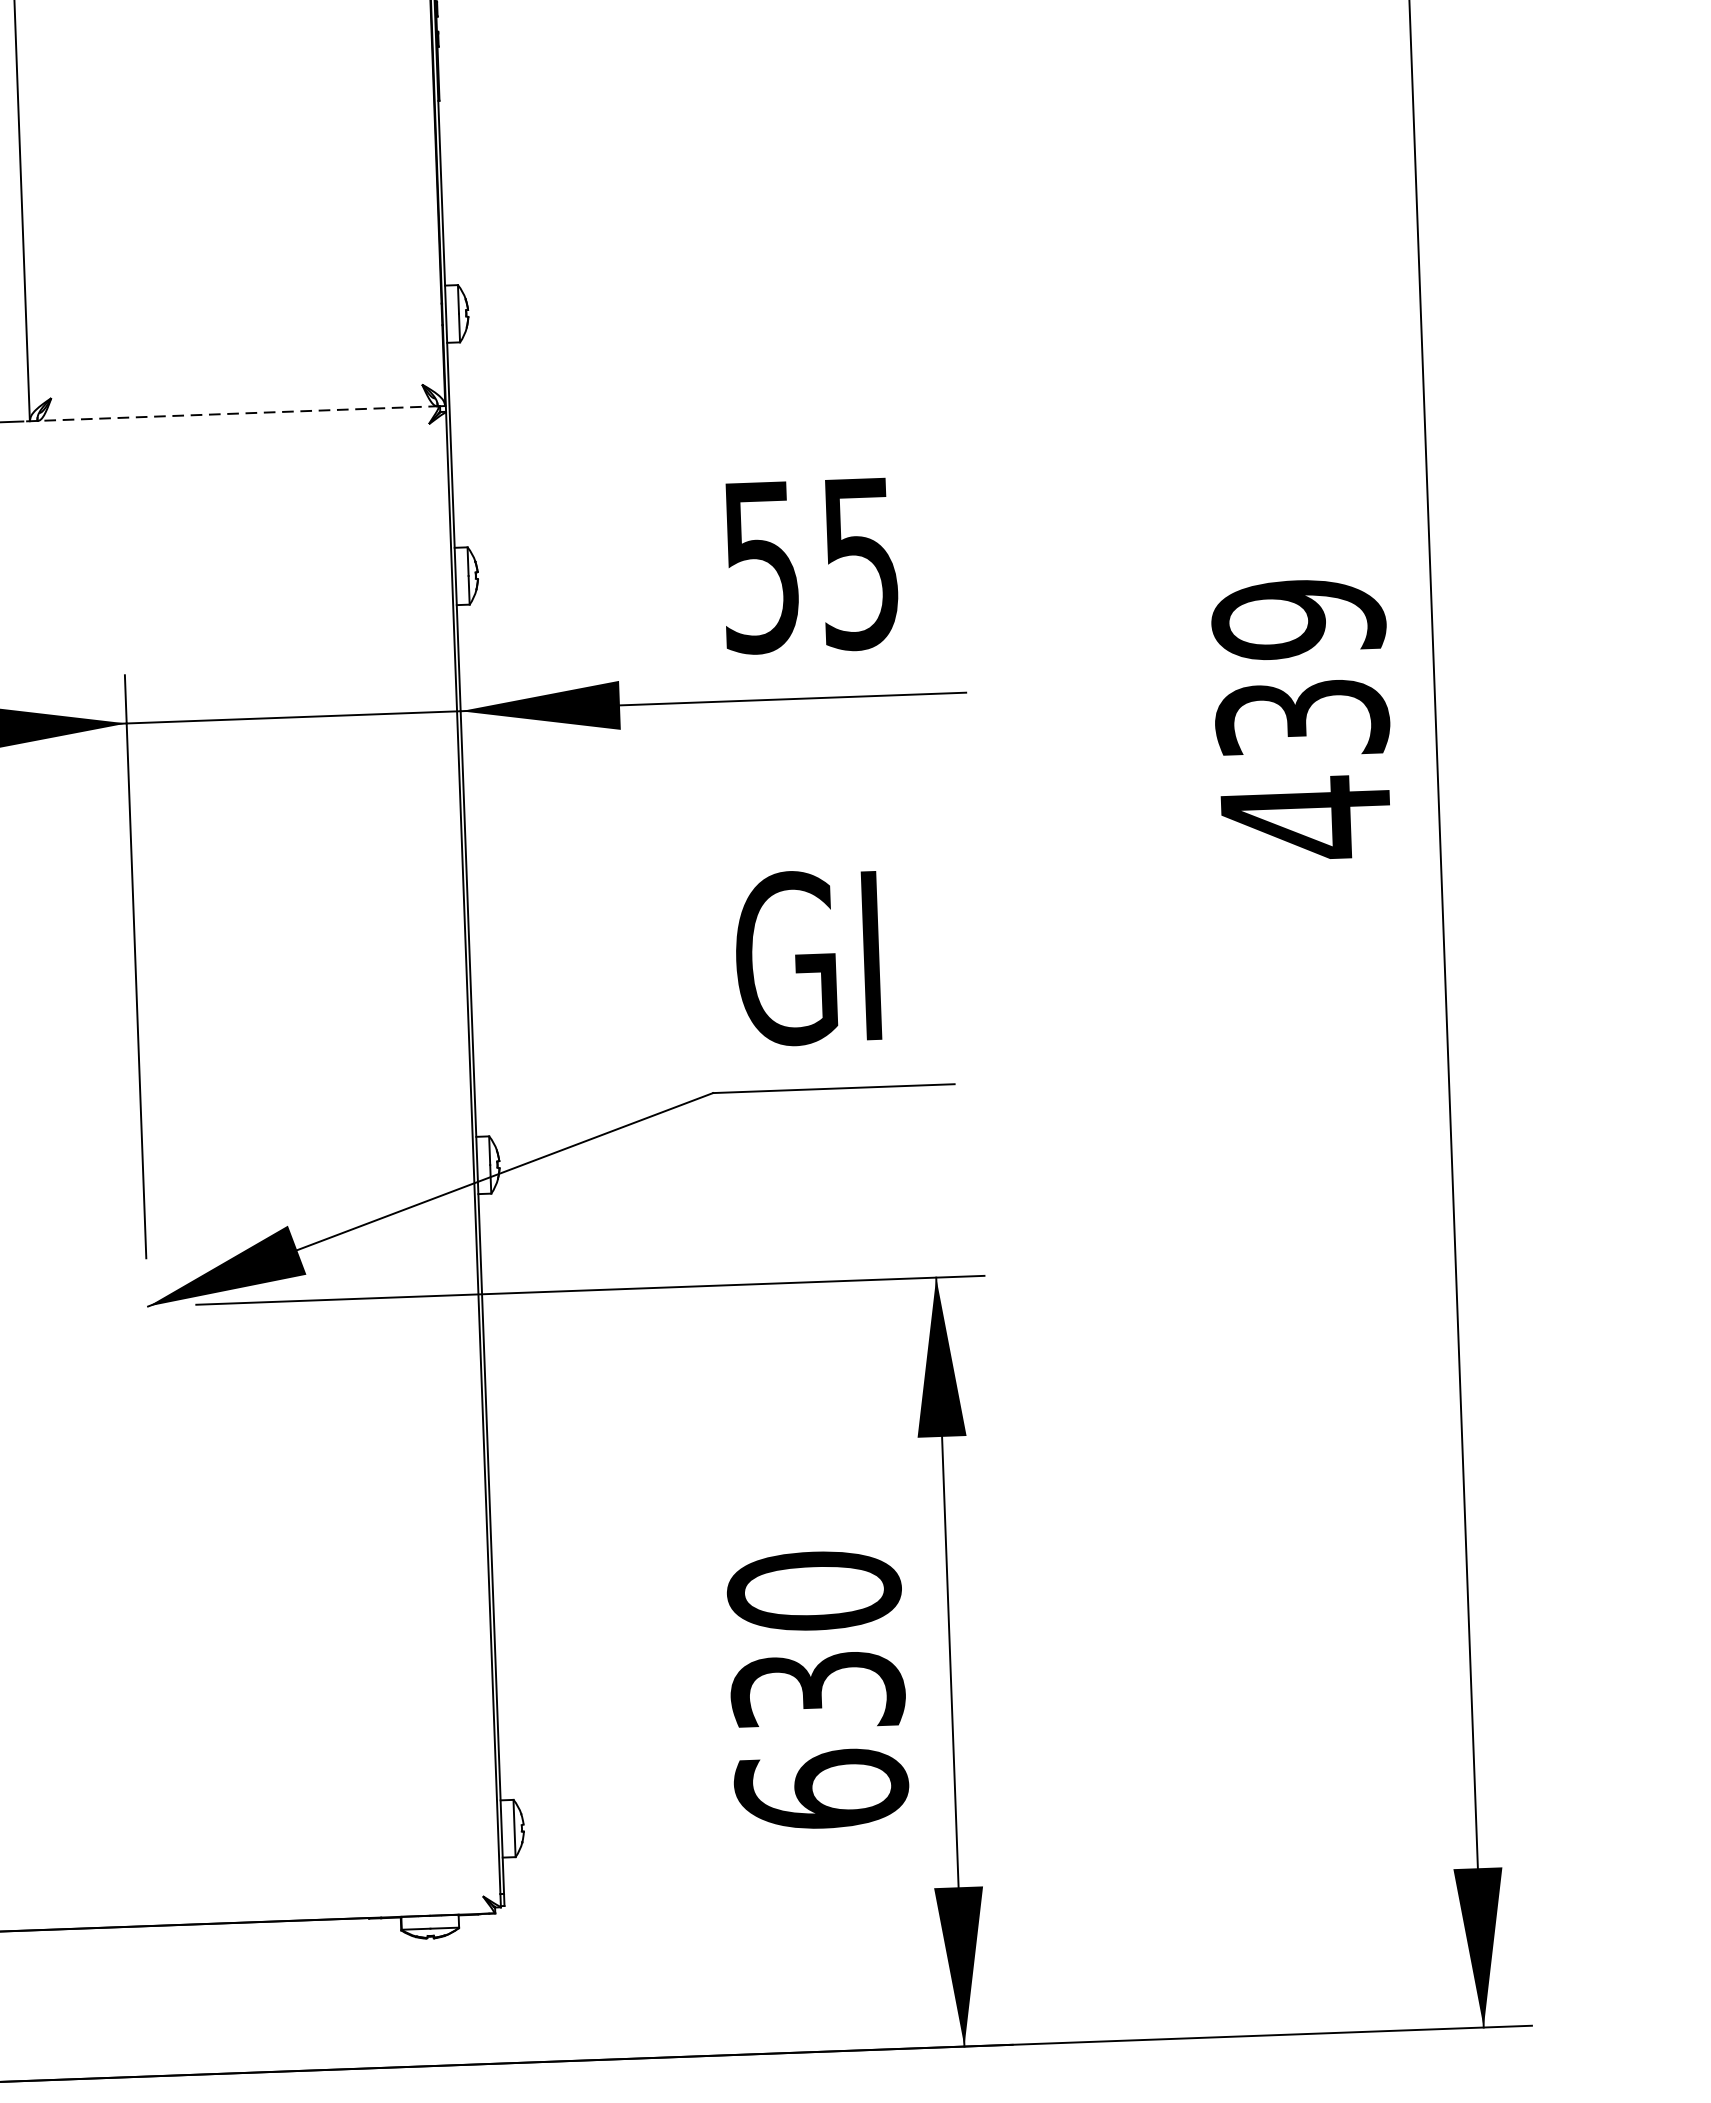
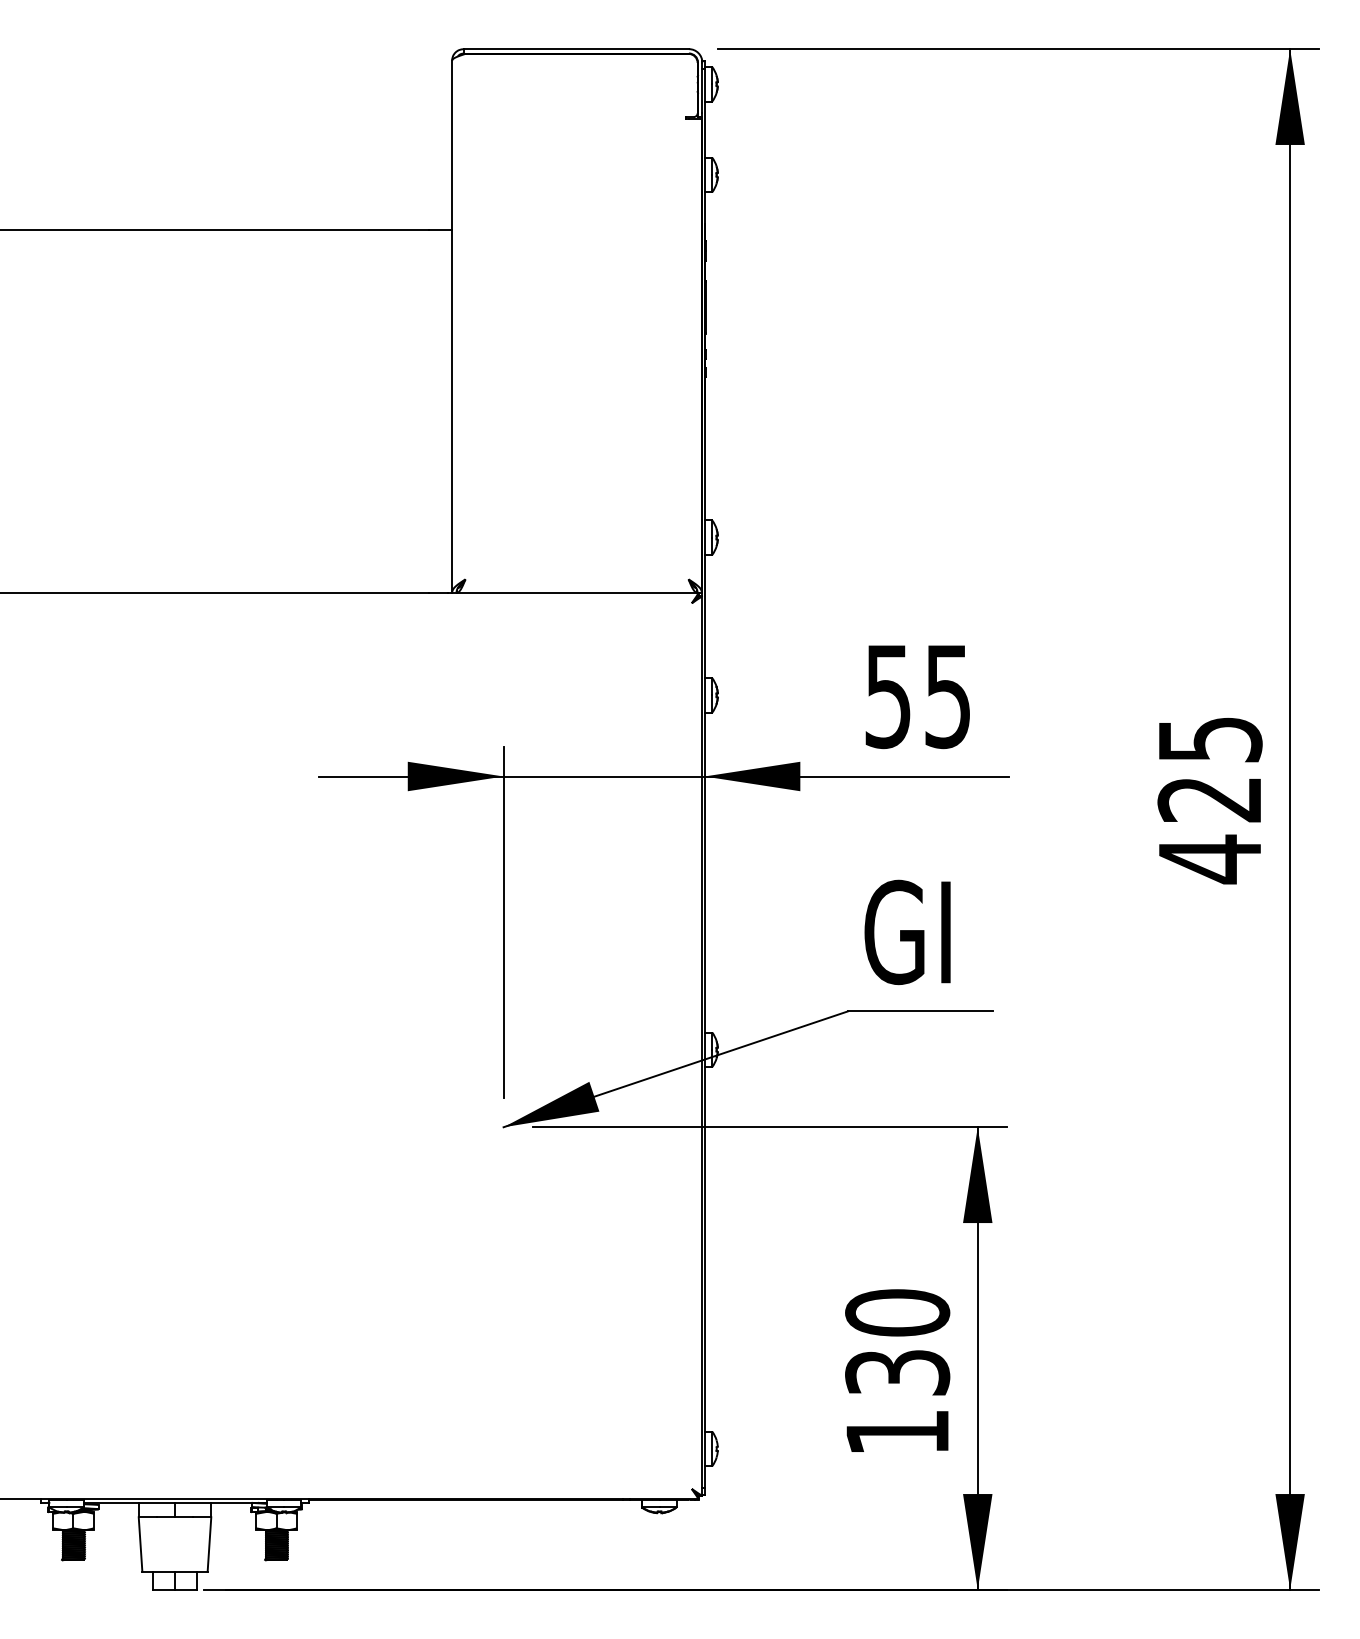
line: (231, 413) -> (573, 592), dashed -> solid
text: (1299, 668) -> (1209, 769), 439 -> 425
text: (821, 1788) -> (897, 1431), 630 -> 130

